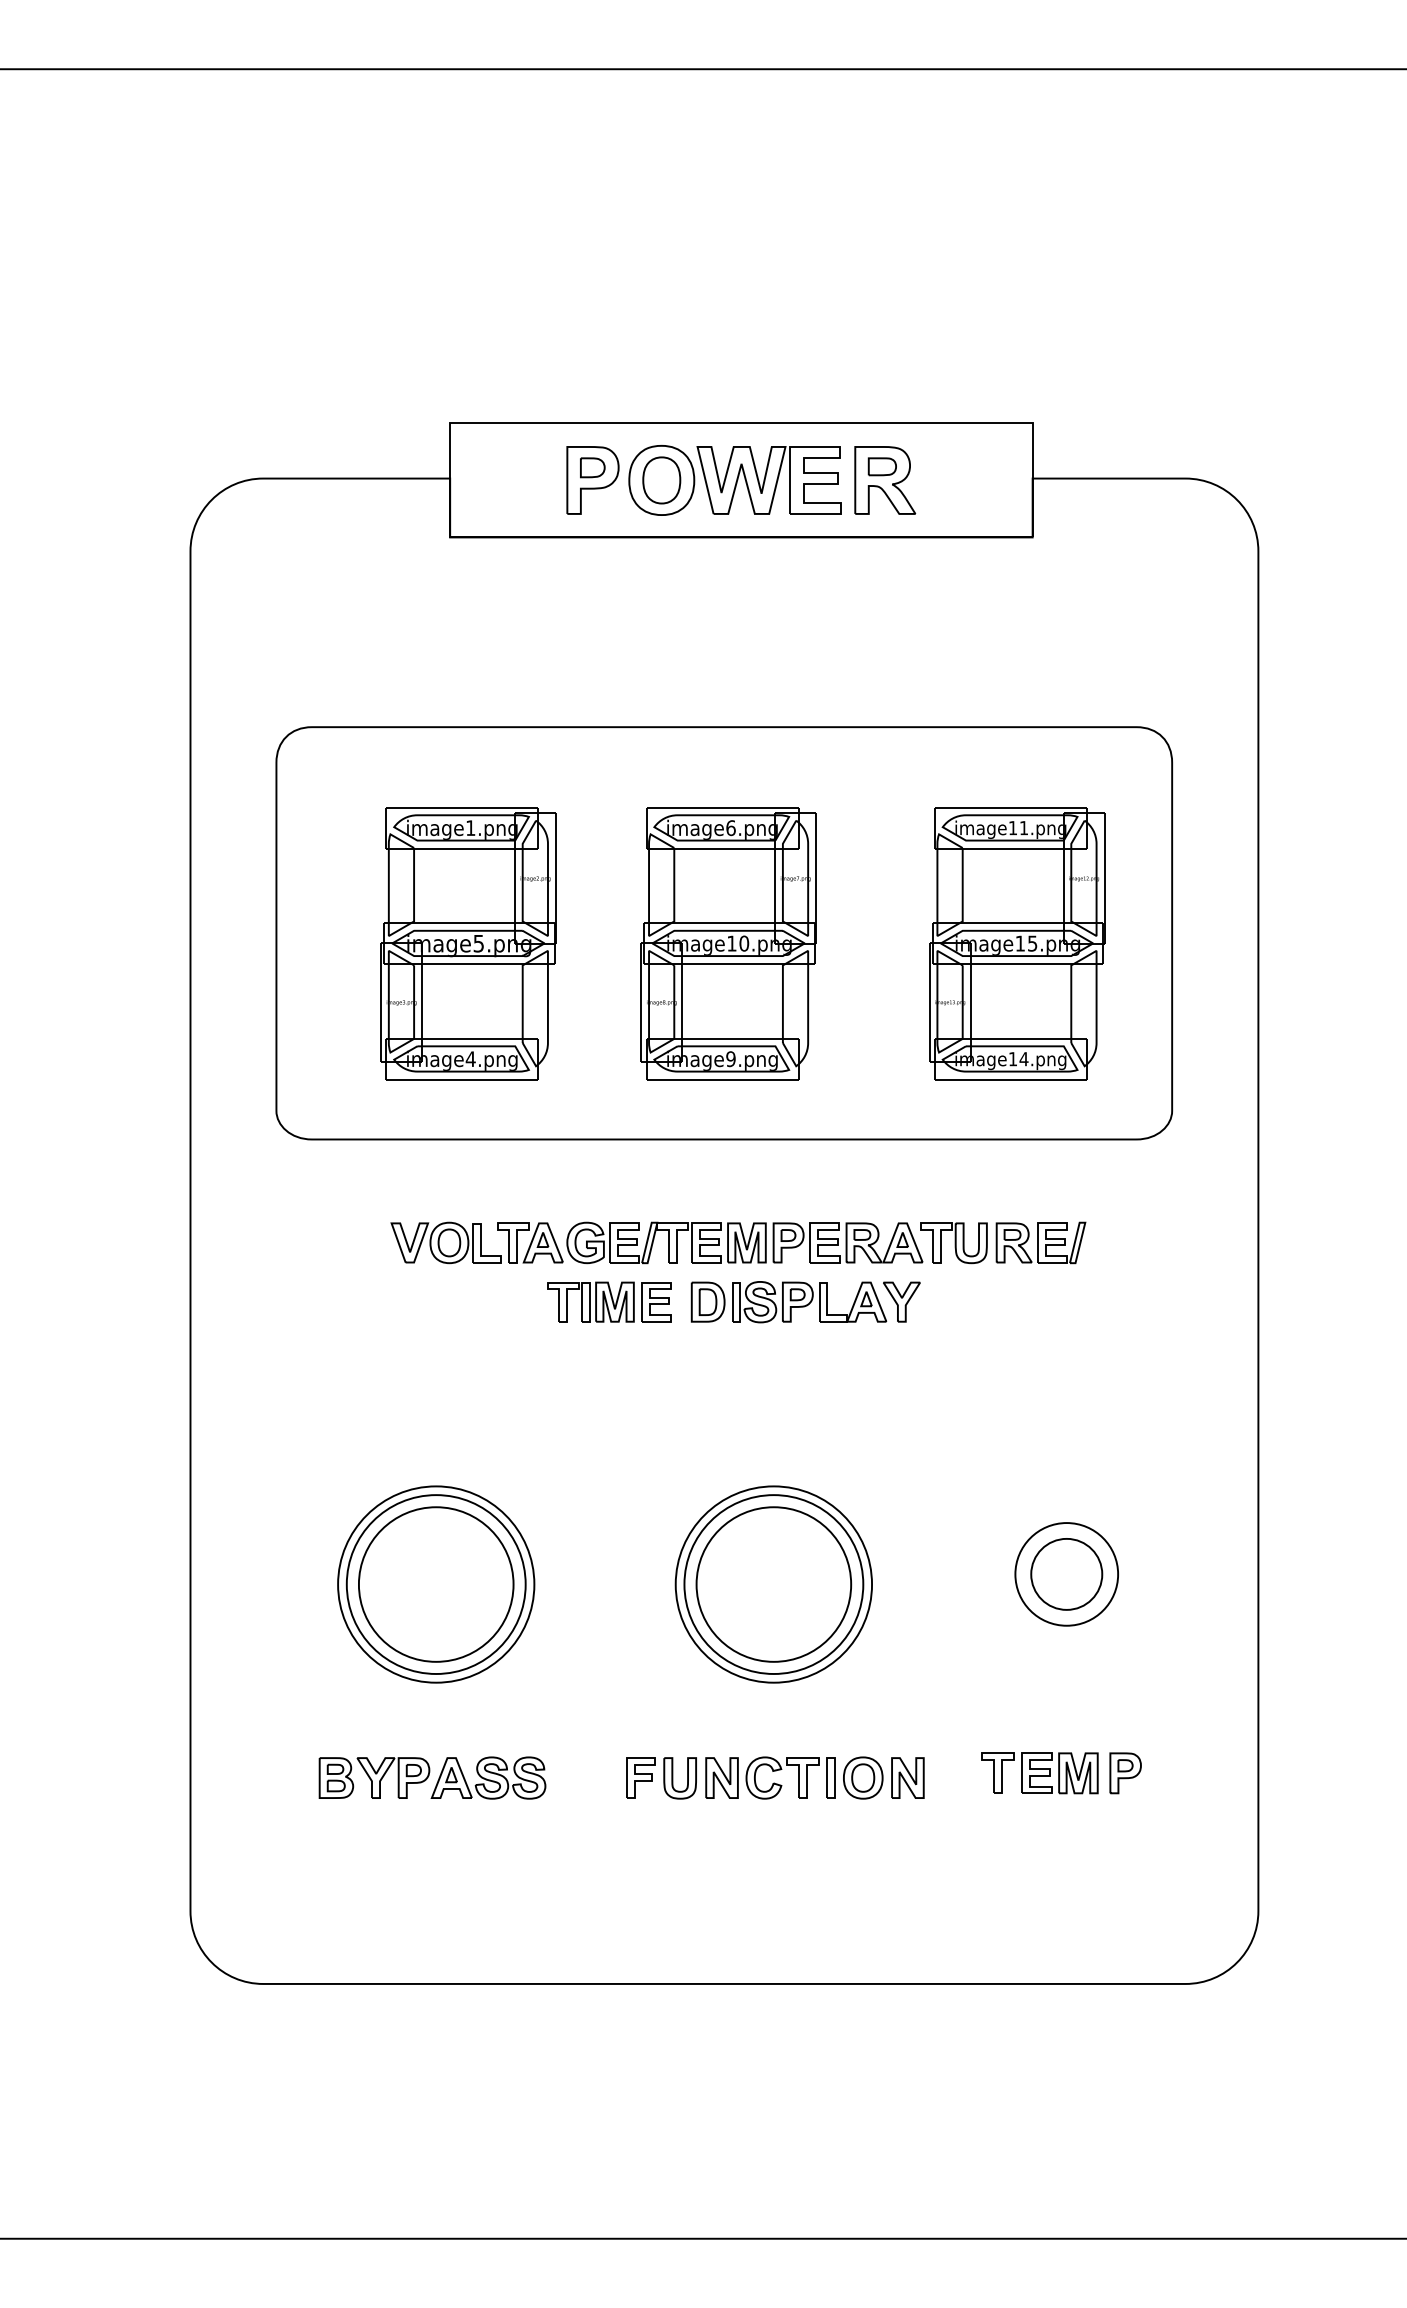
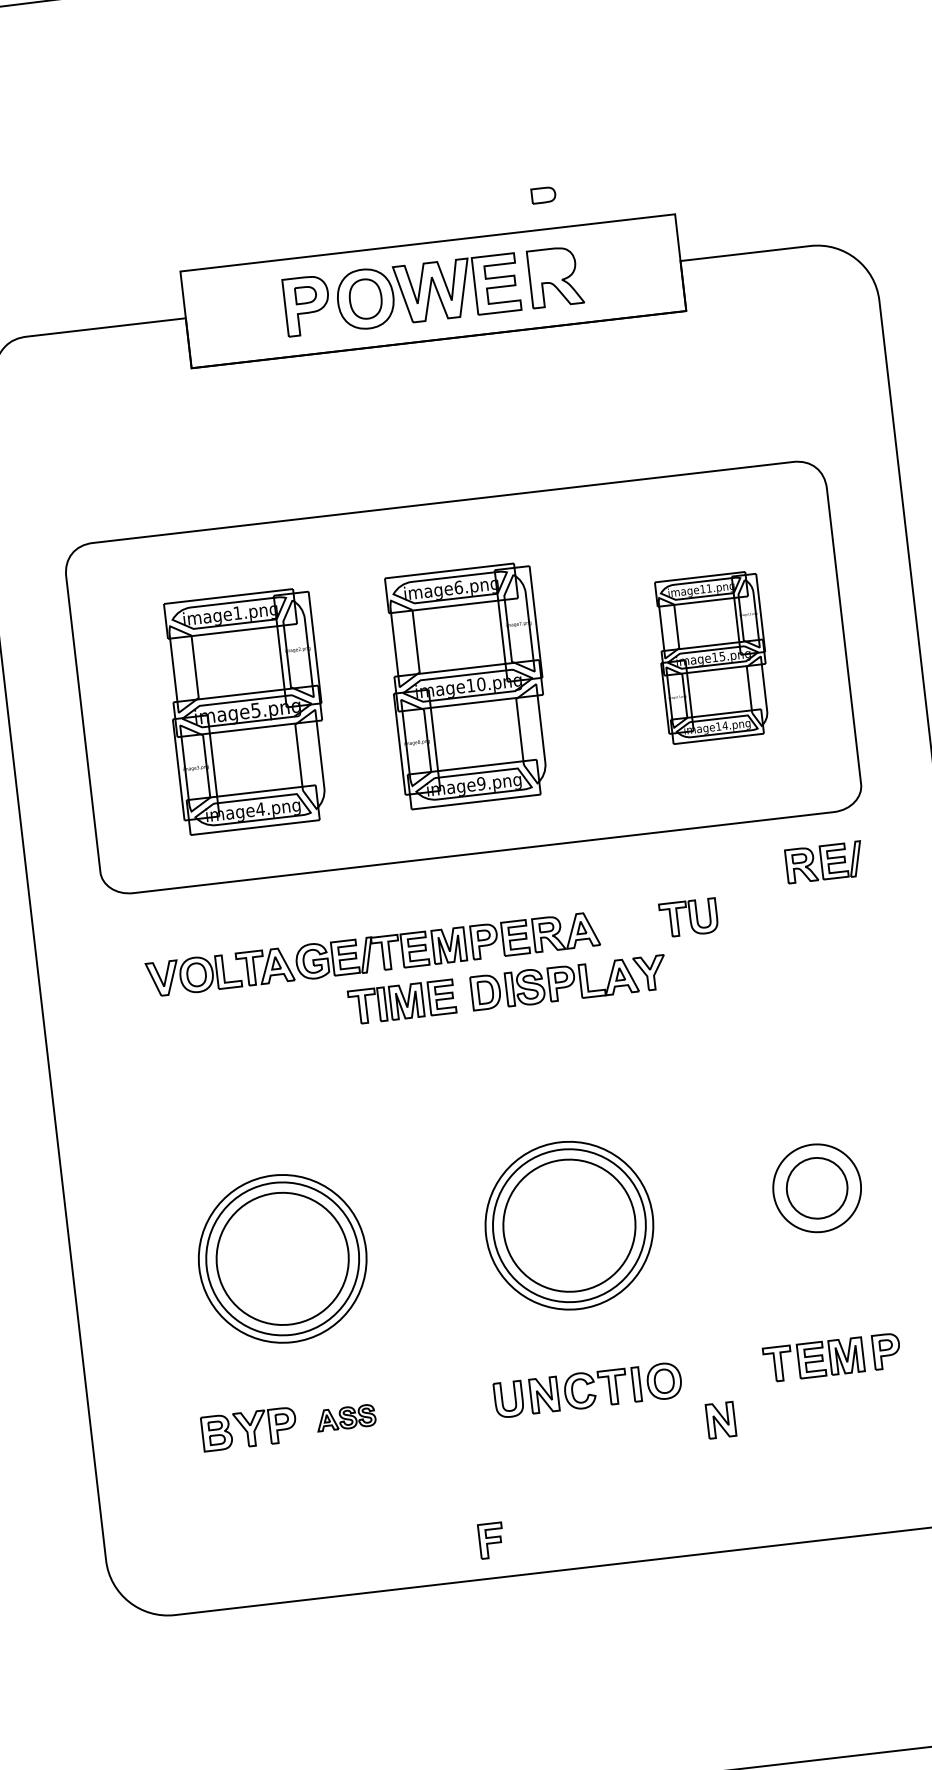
part: (881, 466) -> (542, 195), moved
part: (1017, 943) -> (713, 657), size x0.7
part: (656, 1242) -> (372, 954), moved
part: (1040, 1242) -> (823, 862), moved
part: (488, 1777) -> (346, 1417), size x0.6
part: (640, 1777) -> (491, 1540), moved
part: (907, 1777) -> (720, 1419), moved

